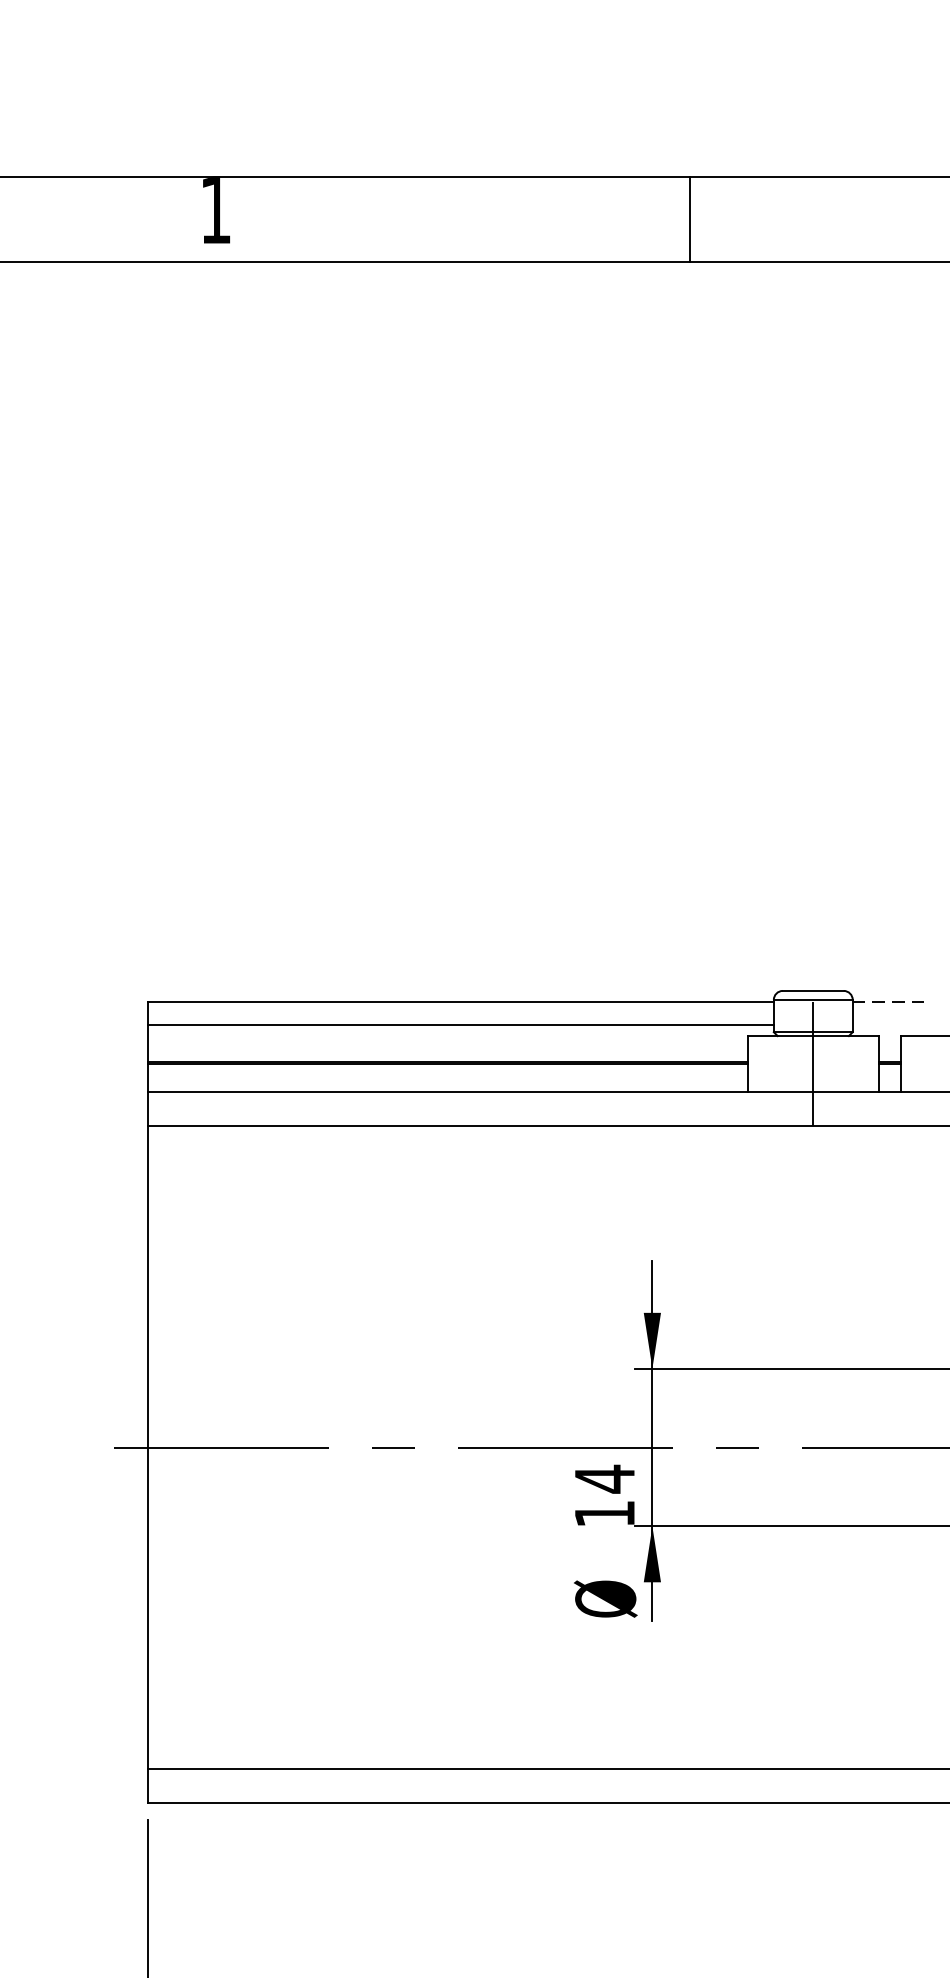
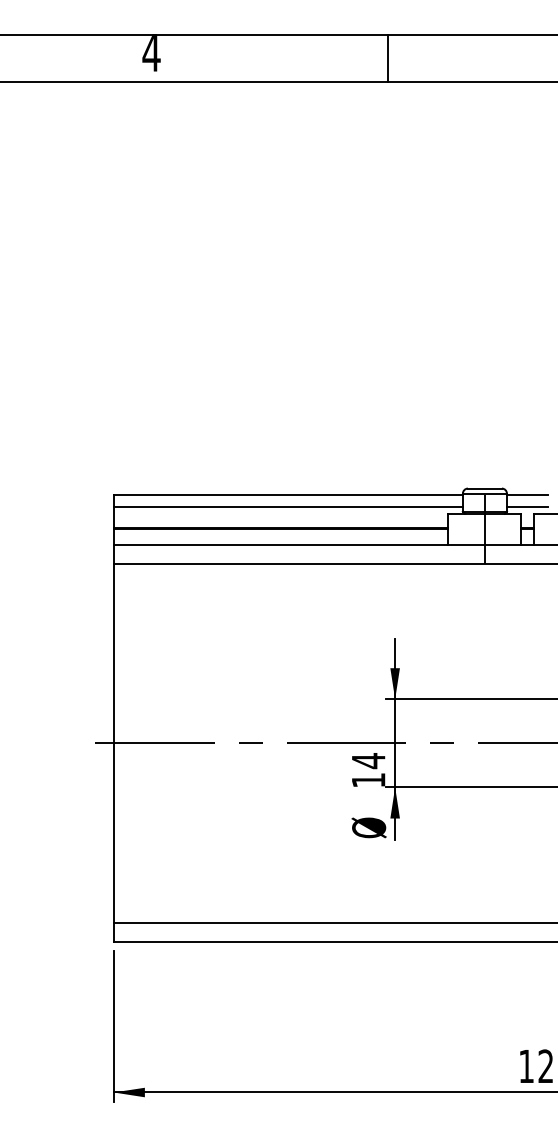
text: (215, 211) -> (151, 53), 1 -> 4
line: (688, 218) -> (387, 57), moved
line: (889, 1001) -> (527, 494), dashed -> solid
line: (889, 1024) -> (527, 507), added

